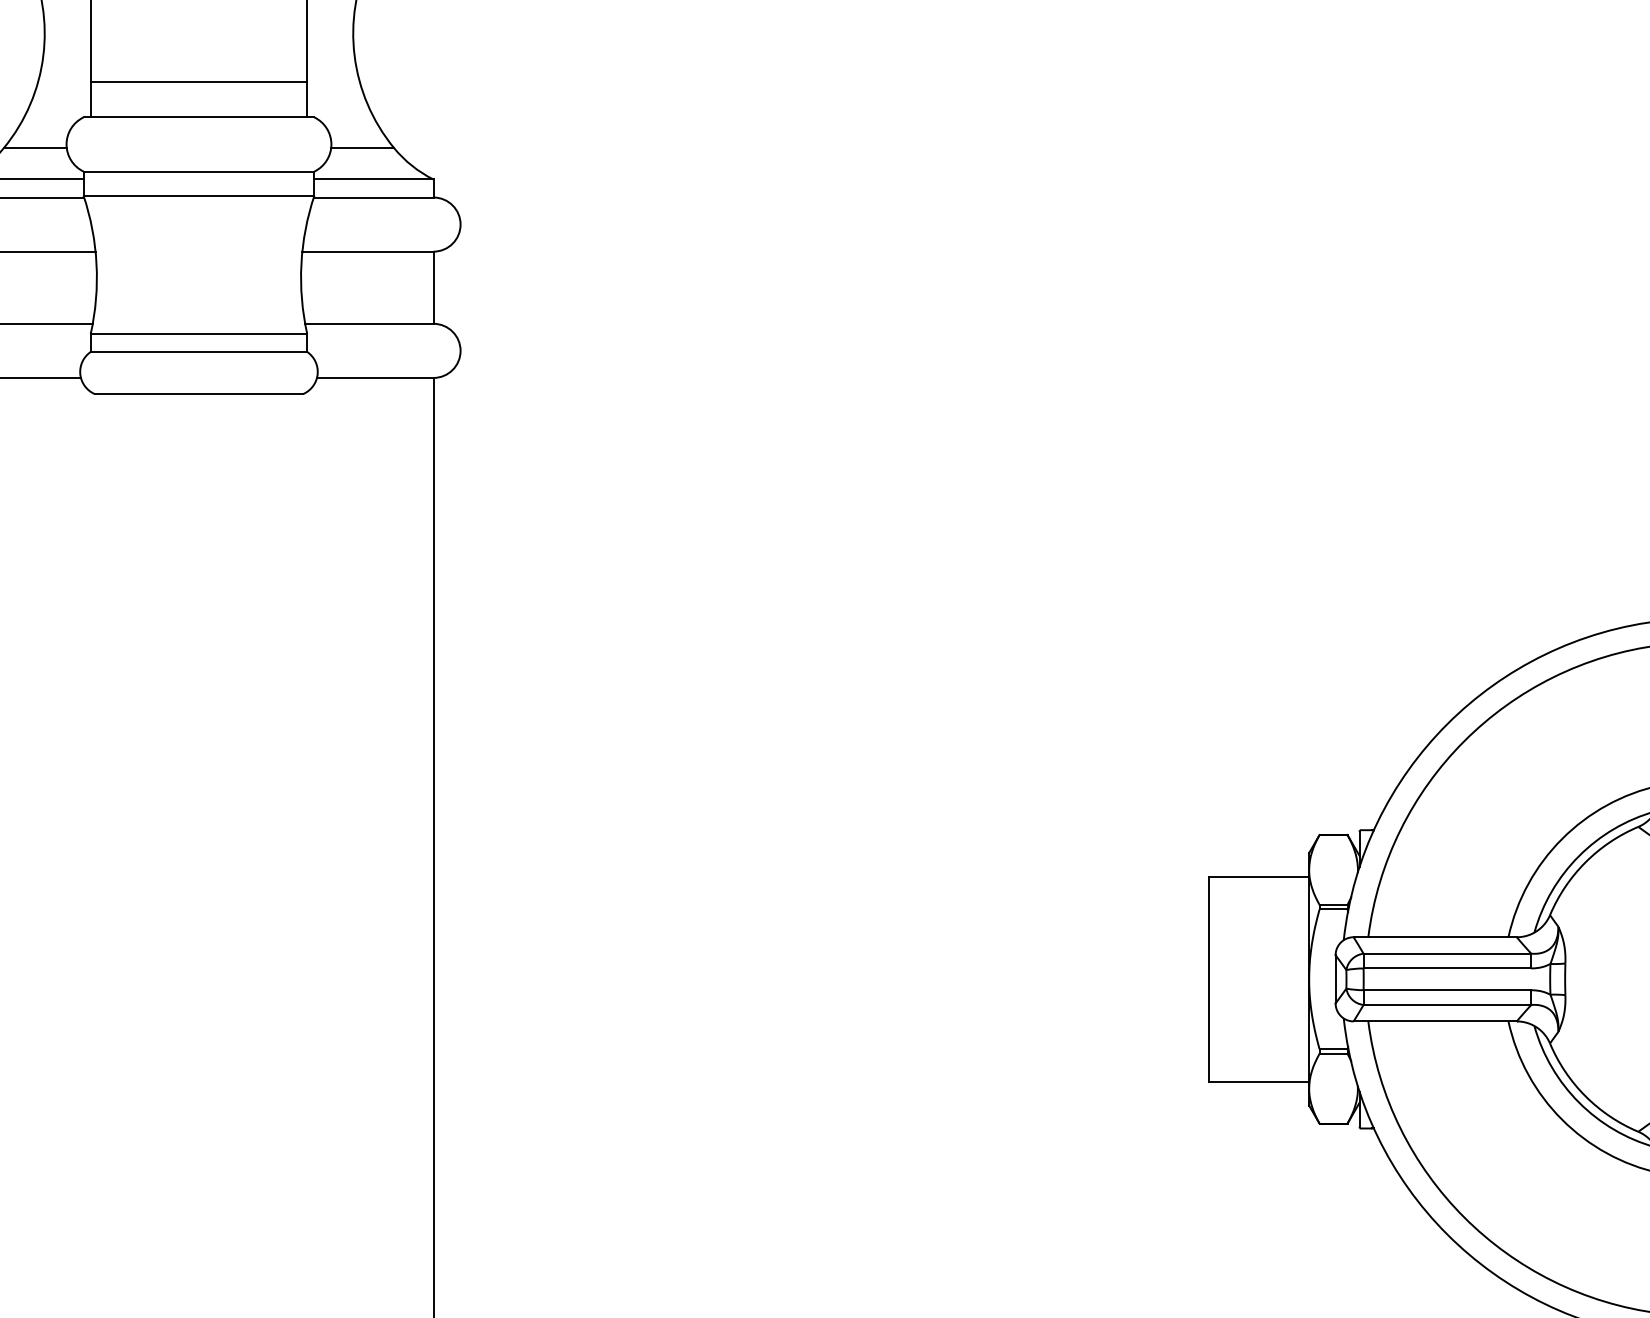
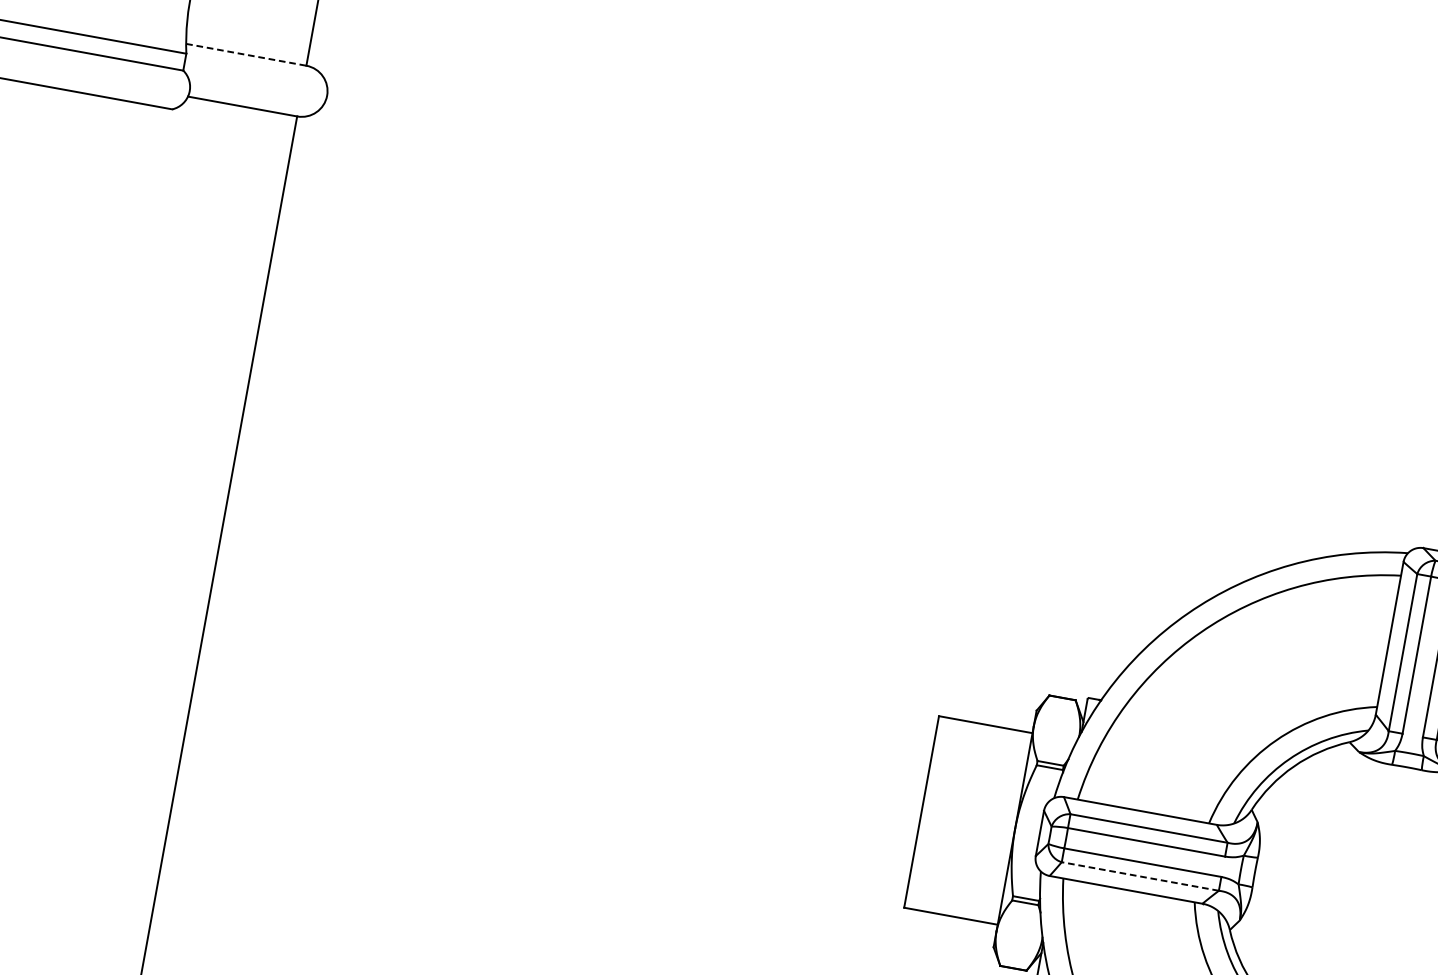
line: (369, 323) -> (246, 54), solid -> dashed
line: (1447, 1004) -> (1140, 876), solid -> dashed

